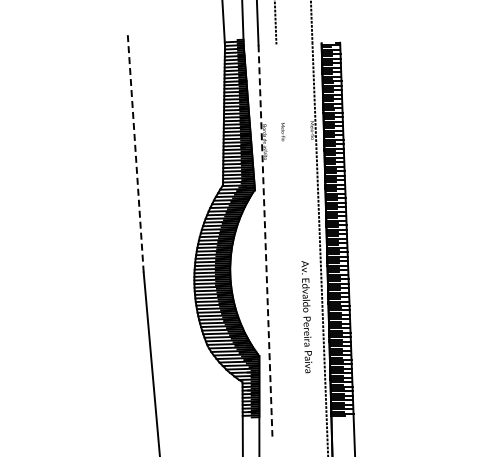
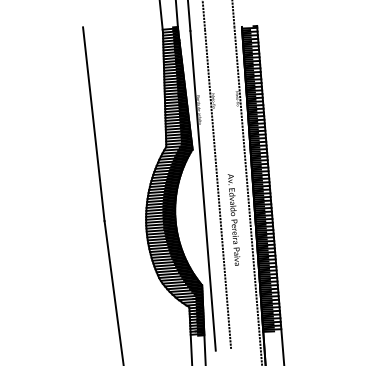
line: (135, 153) -> (93, 123), dashed -> solid
line: (283, 239) -> (217, 188), added
line: (265, 240) -> (203, 190), dashed -> solid
text: (306, 317) -> (233, 220), moved

